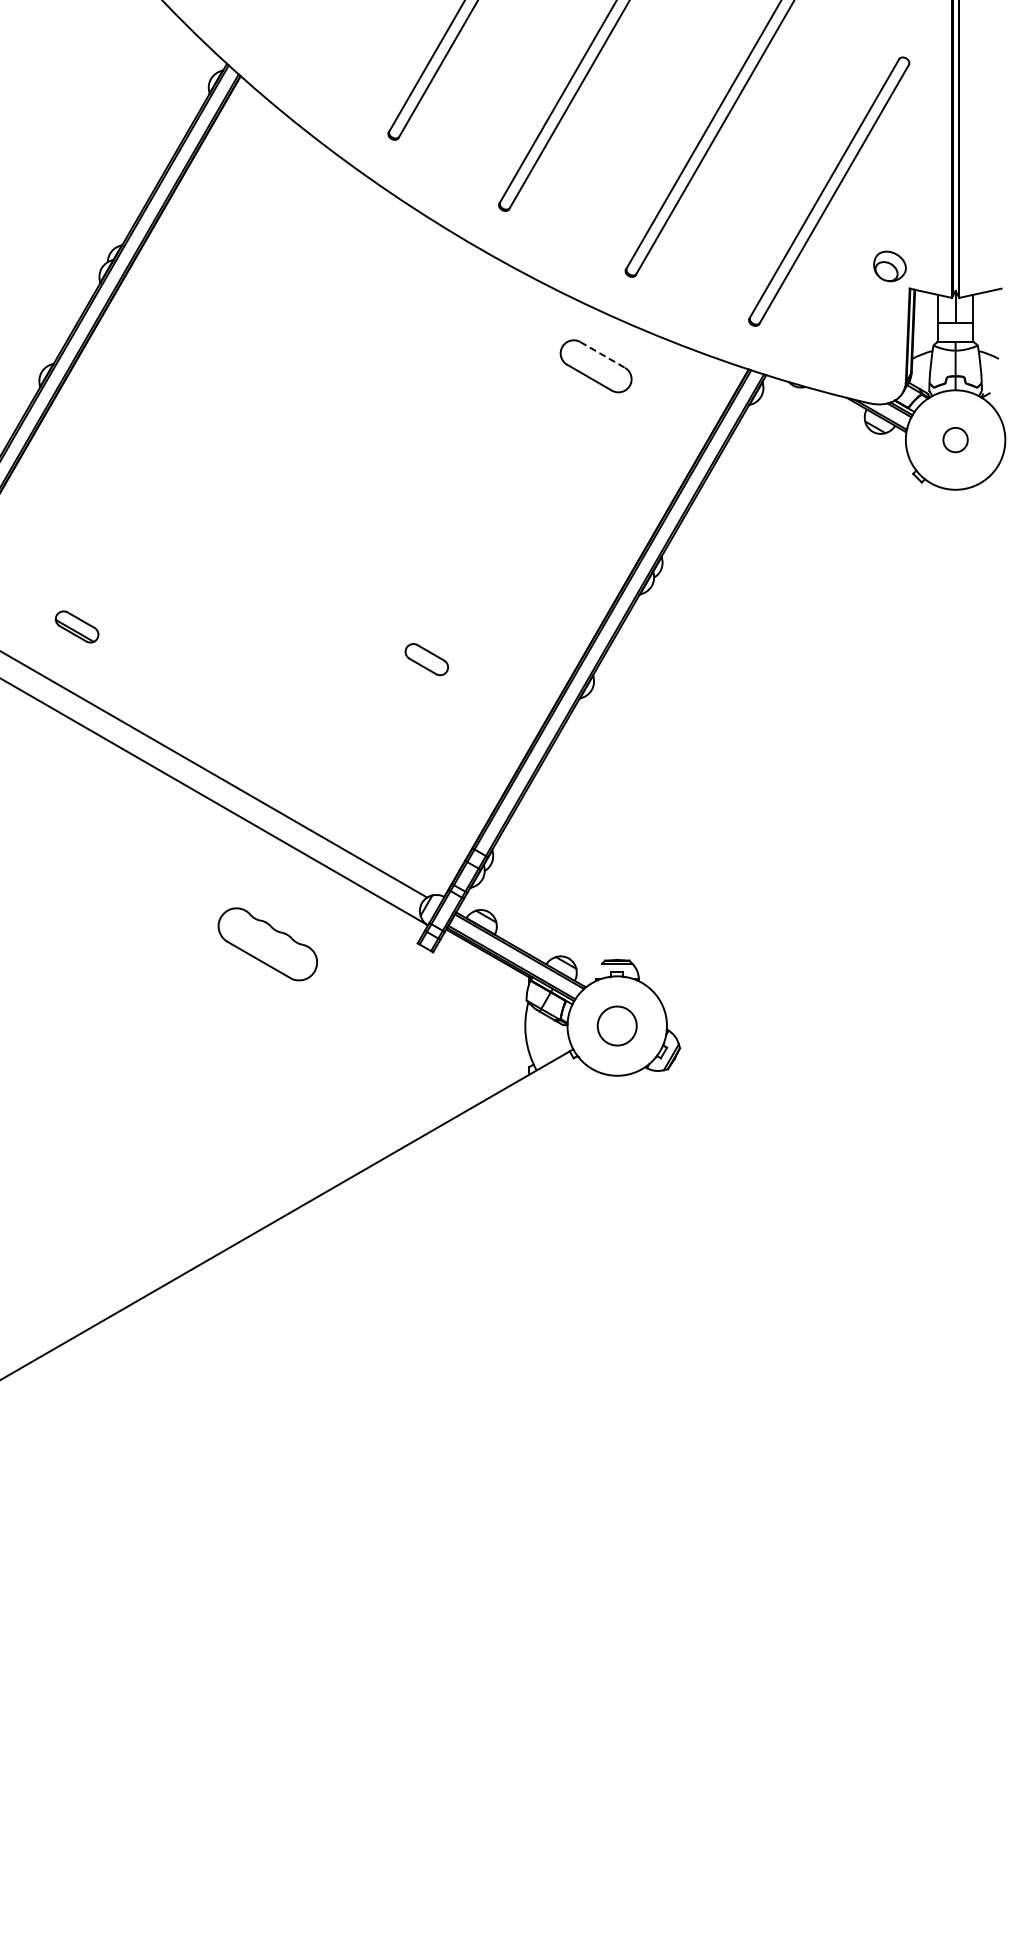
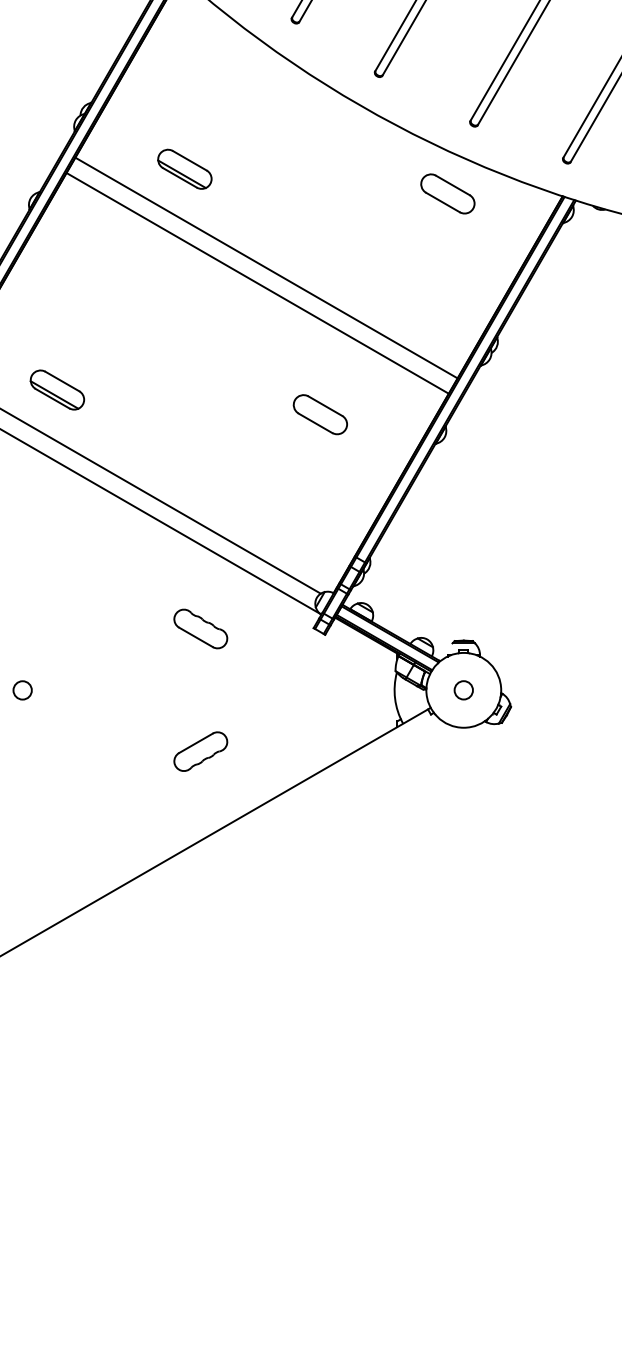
part: (246, 333) -> (184, 169), added
line: (602, 354) -> (452, 185), dashed -> solid
line: (355, 464) -> (266, 267), added
line: (343, 484) -> (257, 282), added
part: (76, 626) -> (56, 389), size x1.67
part: (426, 659) -> (320, 414), size x1.67
part: (267, 944) -> (200, 628), size x0.71
circle: (617, 1025) -> (463, 689), size x0.62
circle: (30, 1026) -> (22, 690), added
part: (267, 1107) -> (200, 751), added

